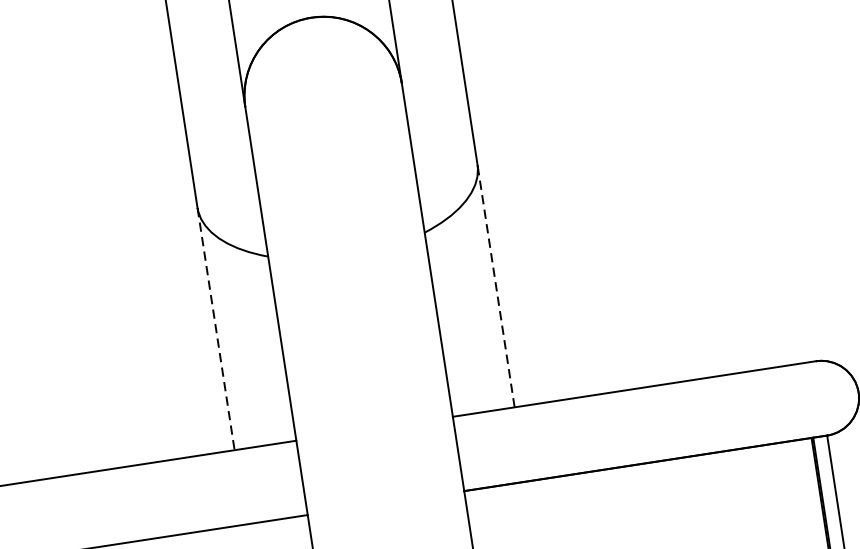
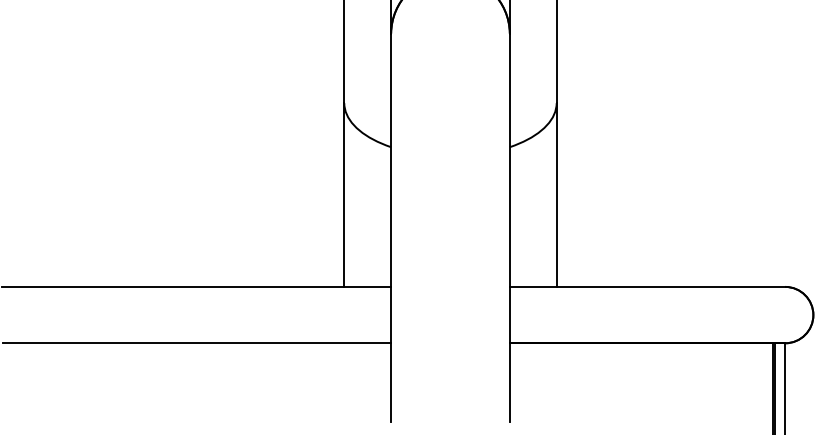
line: (495, 286) -> (556, 195), dashed -> solid
line: (216, 329) -> (344, 195), dashed -> solid

